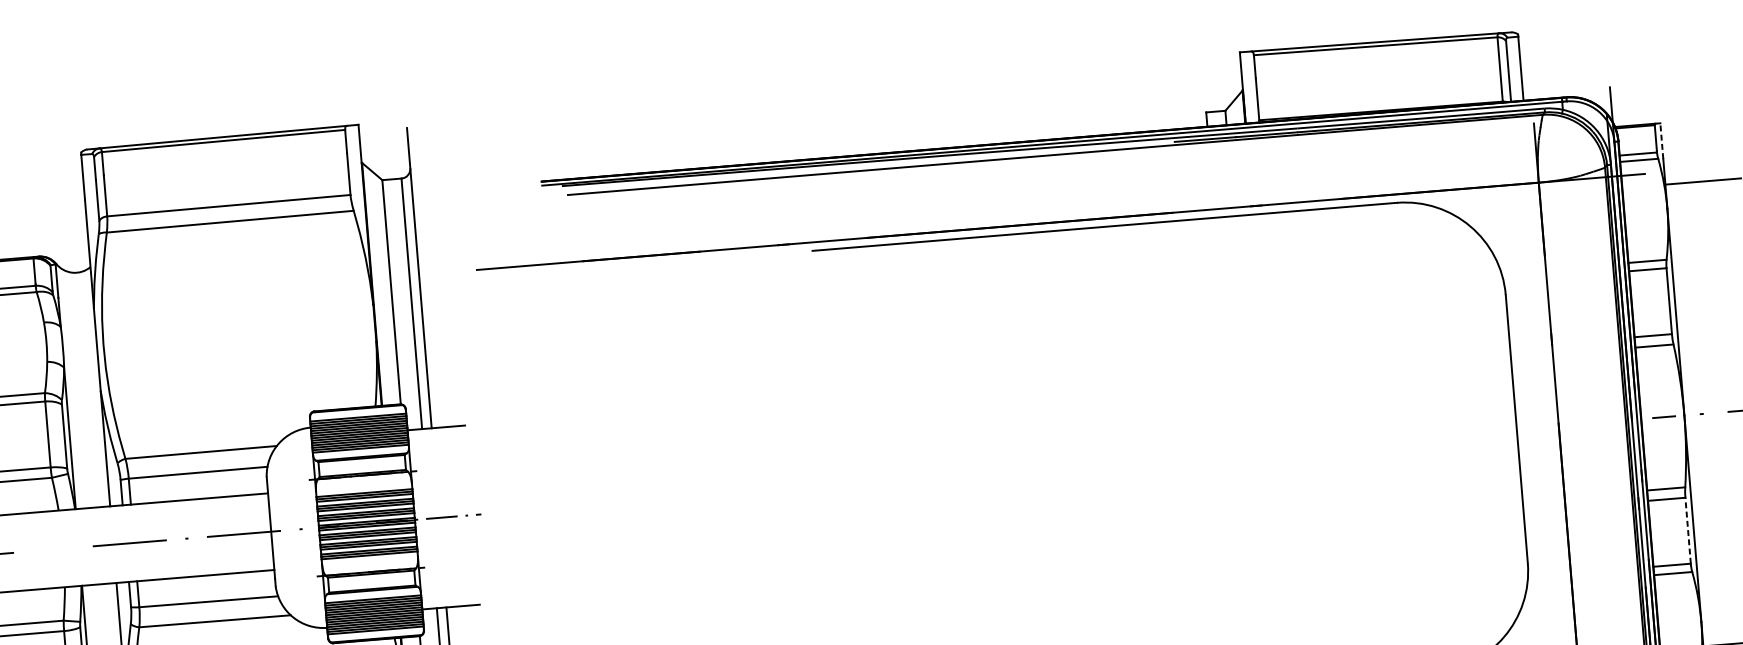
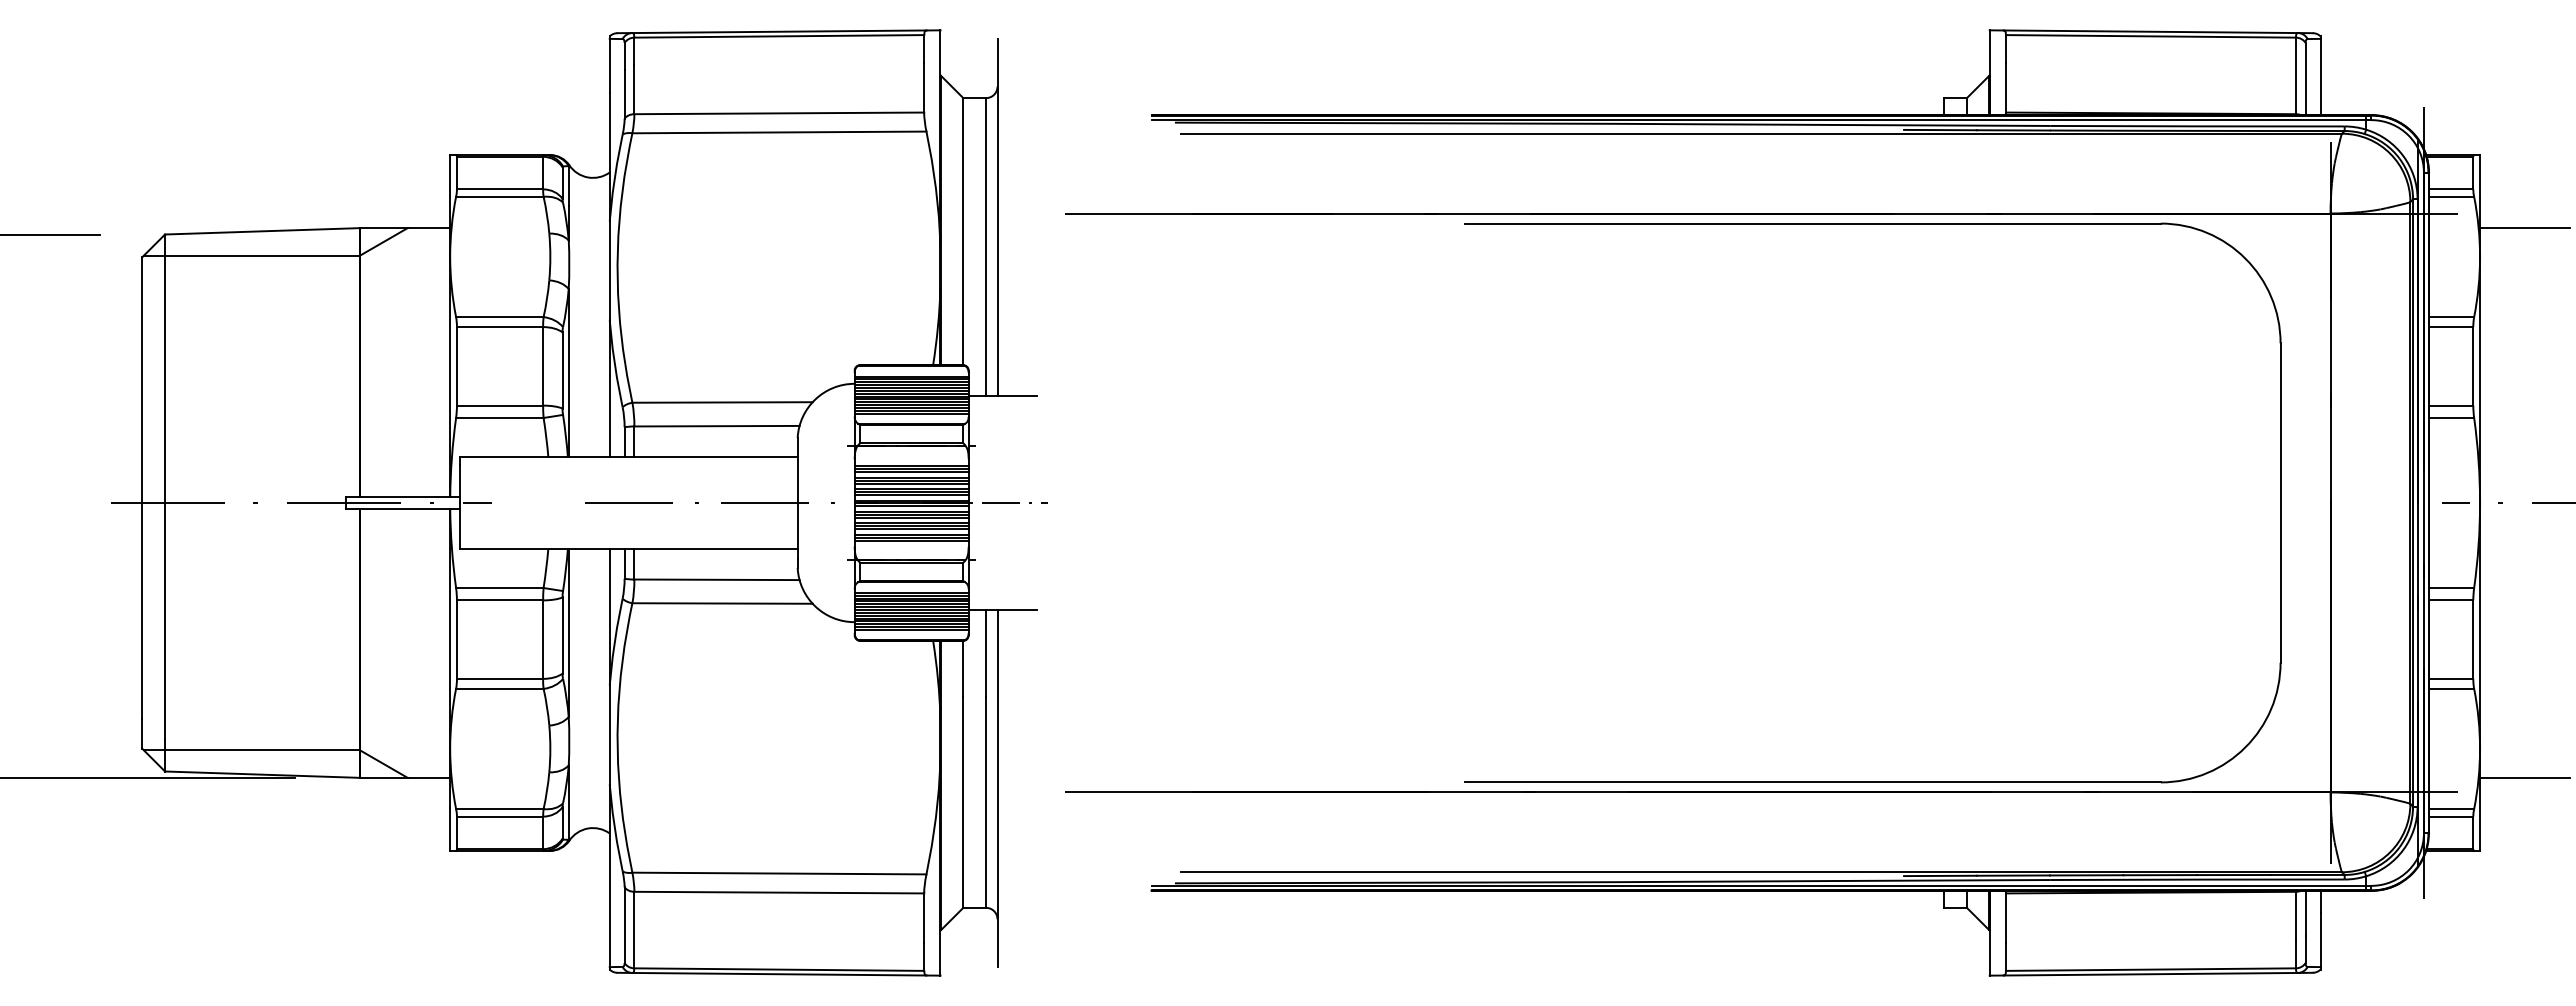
line: (1662, 140) -> (2480, 175), dashed -> solid
line: (1688, 530) -> (2473, 639), dashed -> solid

